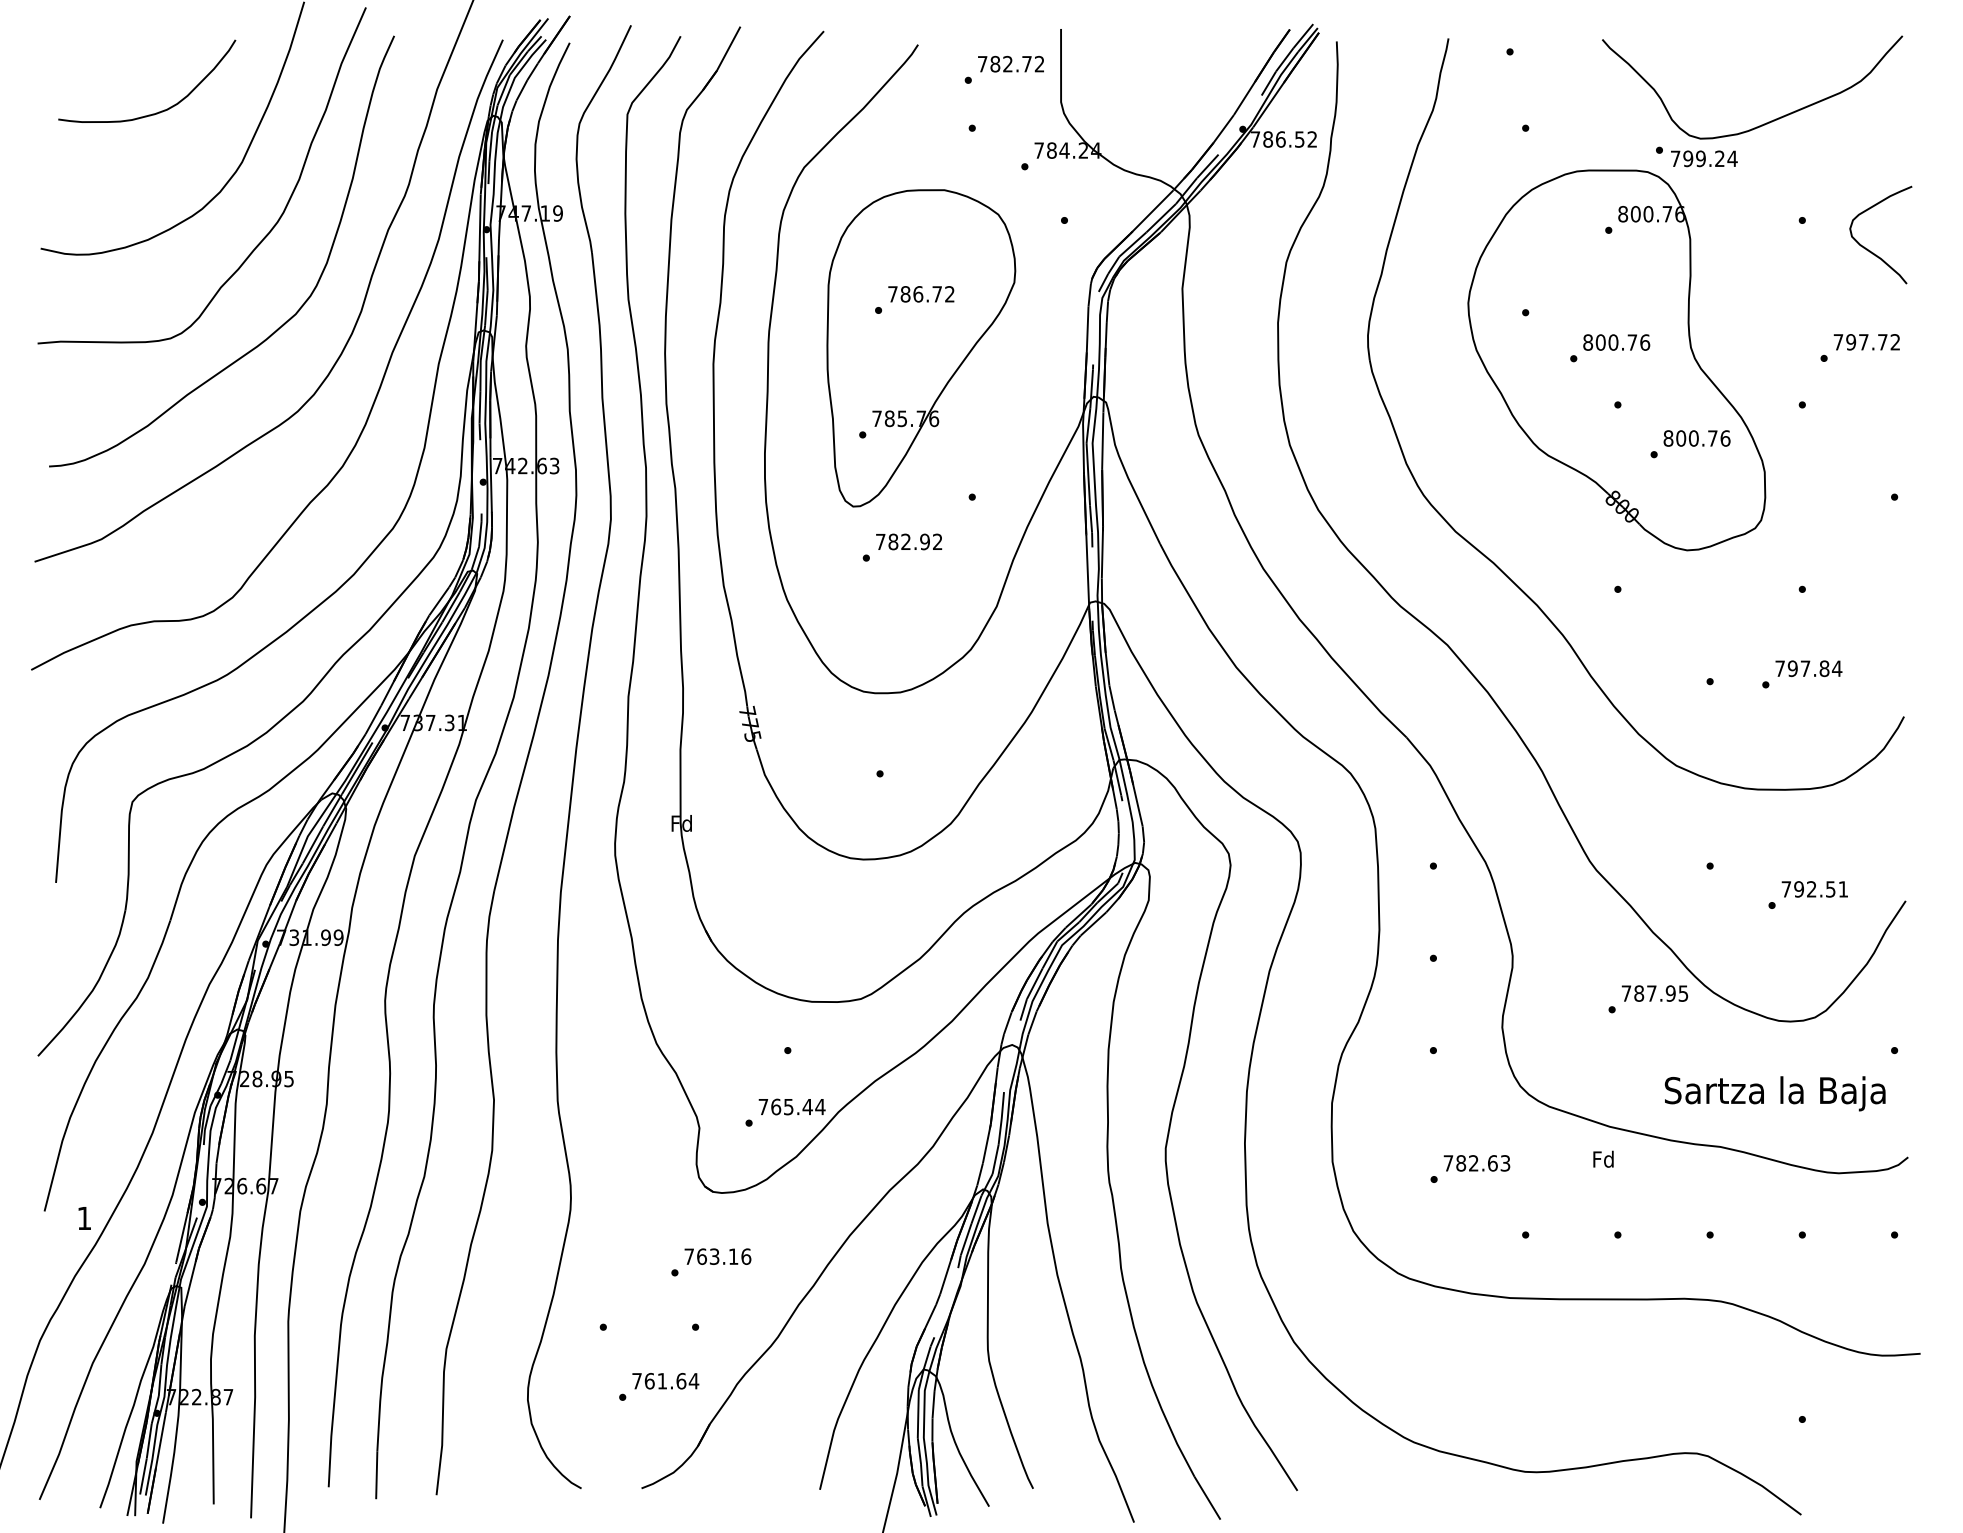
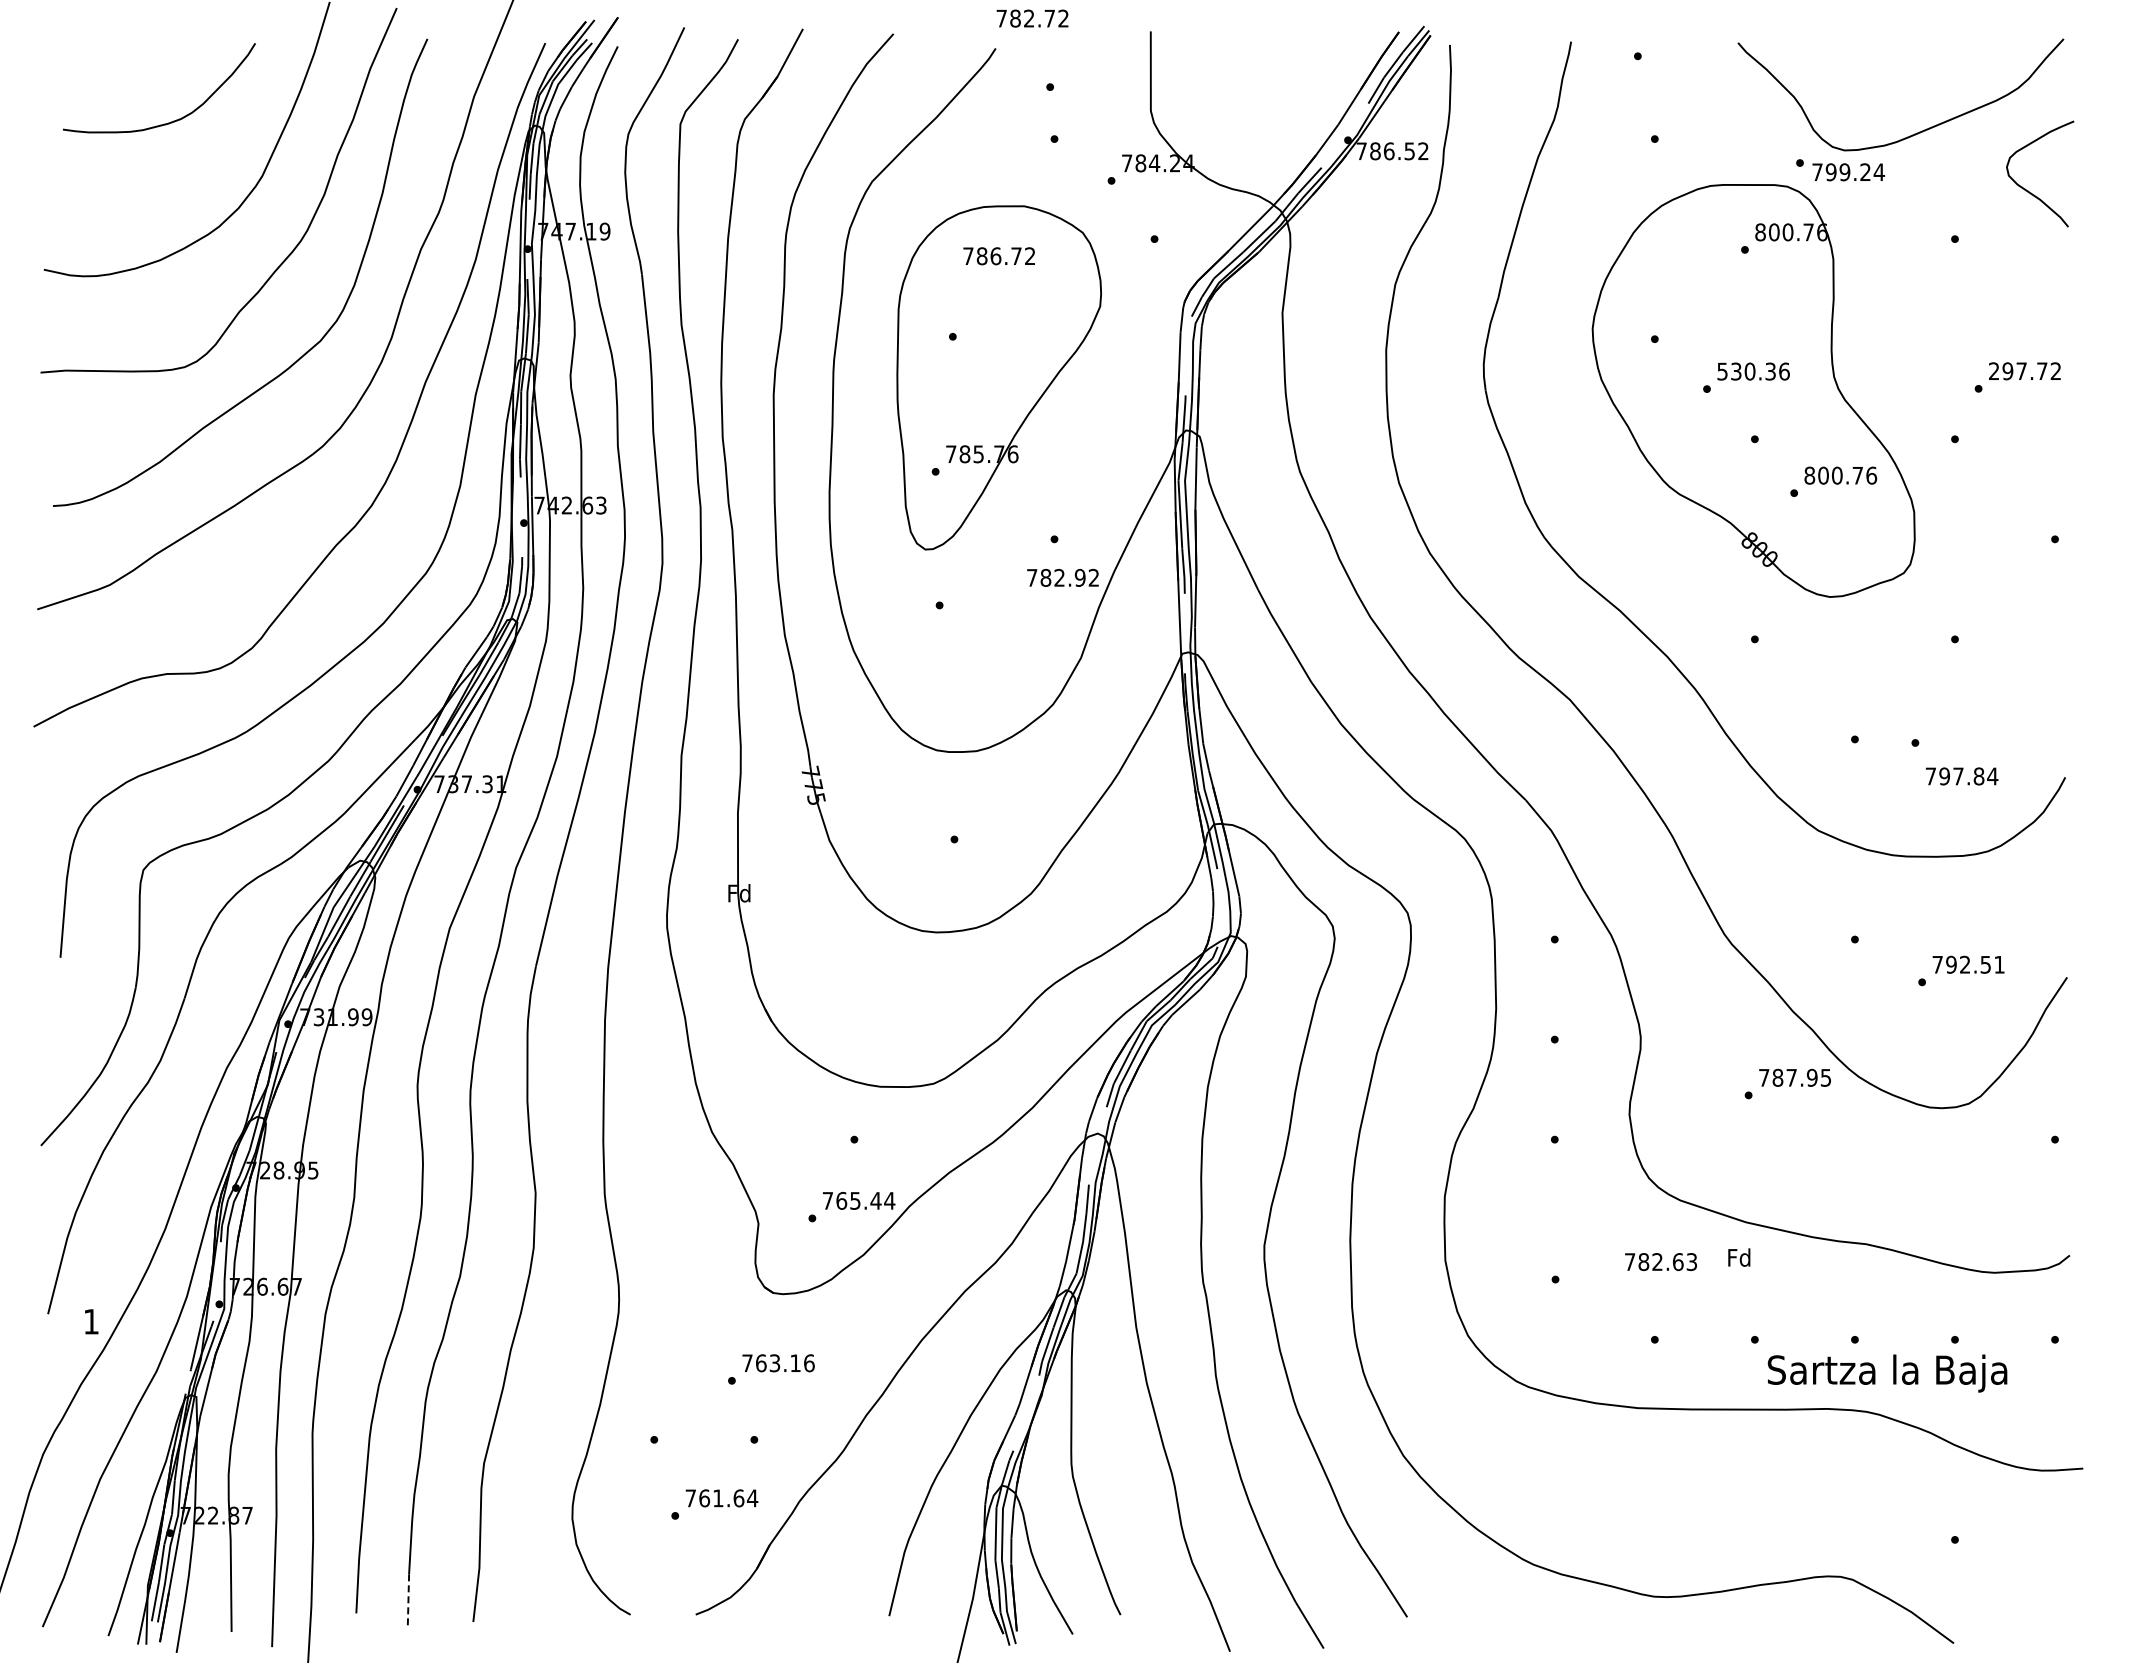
text: (1010, 64) -> (1032, 18), moved
curve: (1870, 250) -> (2028, 190), moved
text: (920, 294) -> (998, 256), moved
text: (1838, 341) -> (1994, 370), 797.72 -> 297.72
text: (1610, 342) -> (1746, 371), 800.76 -> 530.36
text: (908, 541) -> (1062, 577), moved
text: (1809, 668) -> (1962, 776), moved
text: (1775, 1093) -> (1887, 1373), moved
text: (1476, 1163) -> (1660, 1262), moved
line: (376, 1475) -> (408, 1600), solid -> dashed

